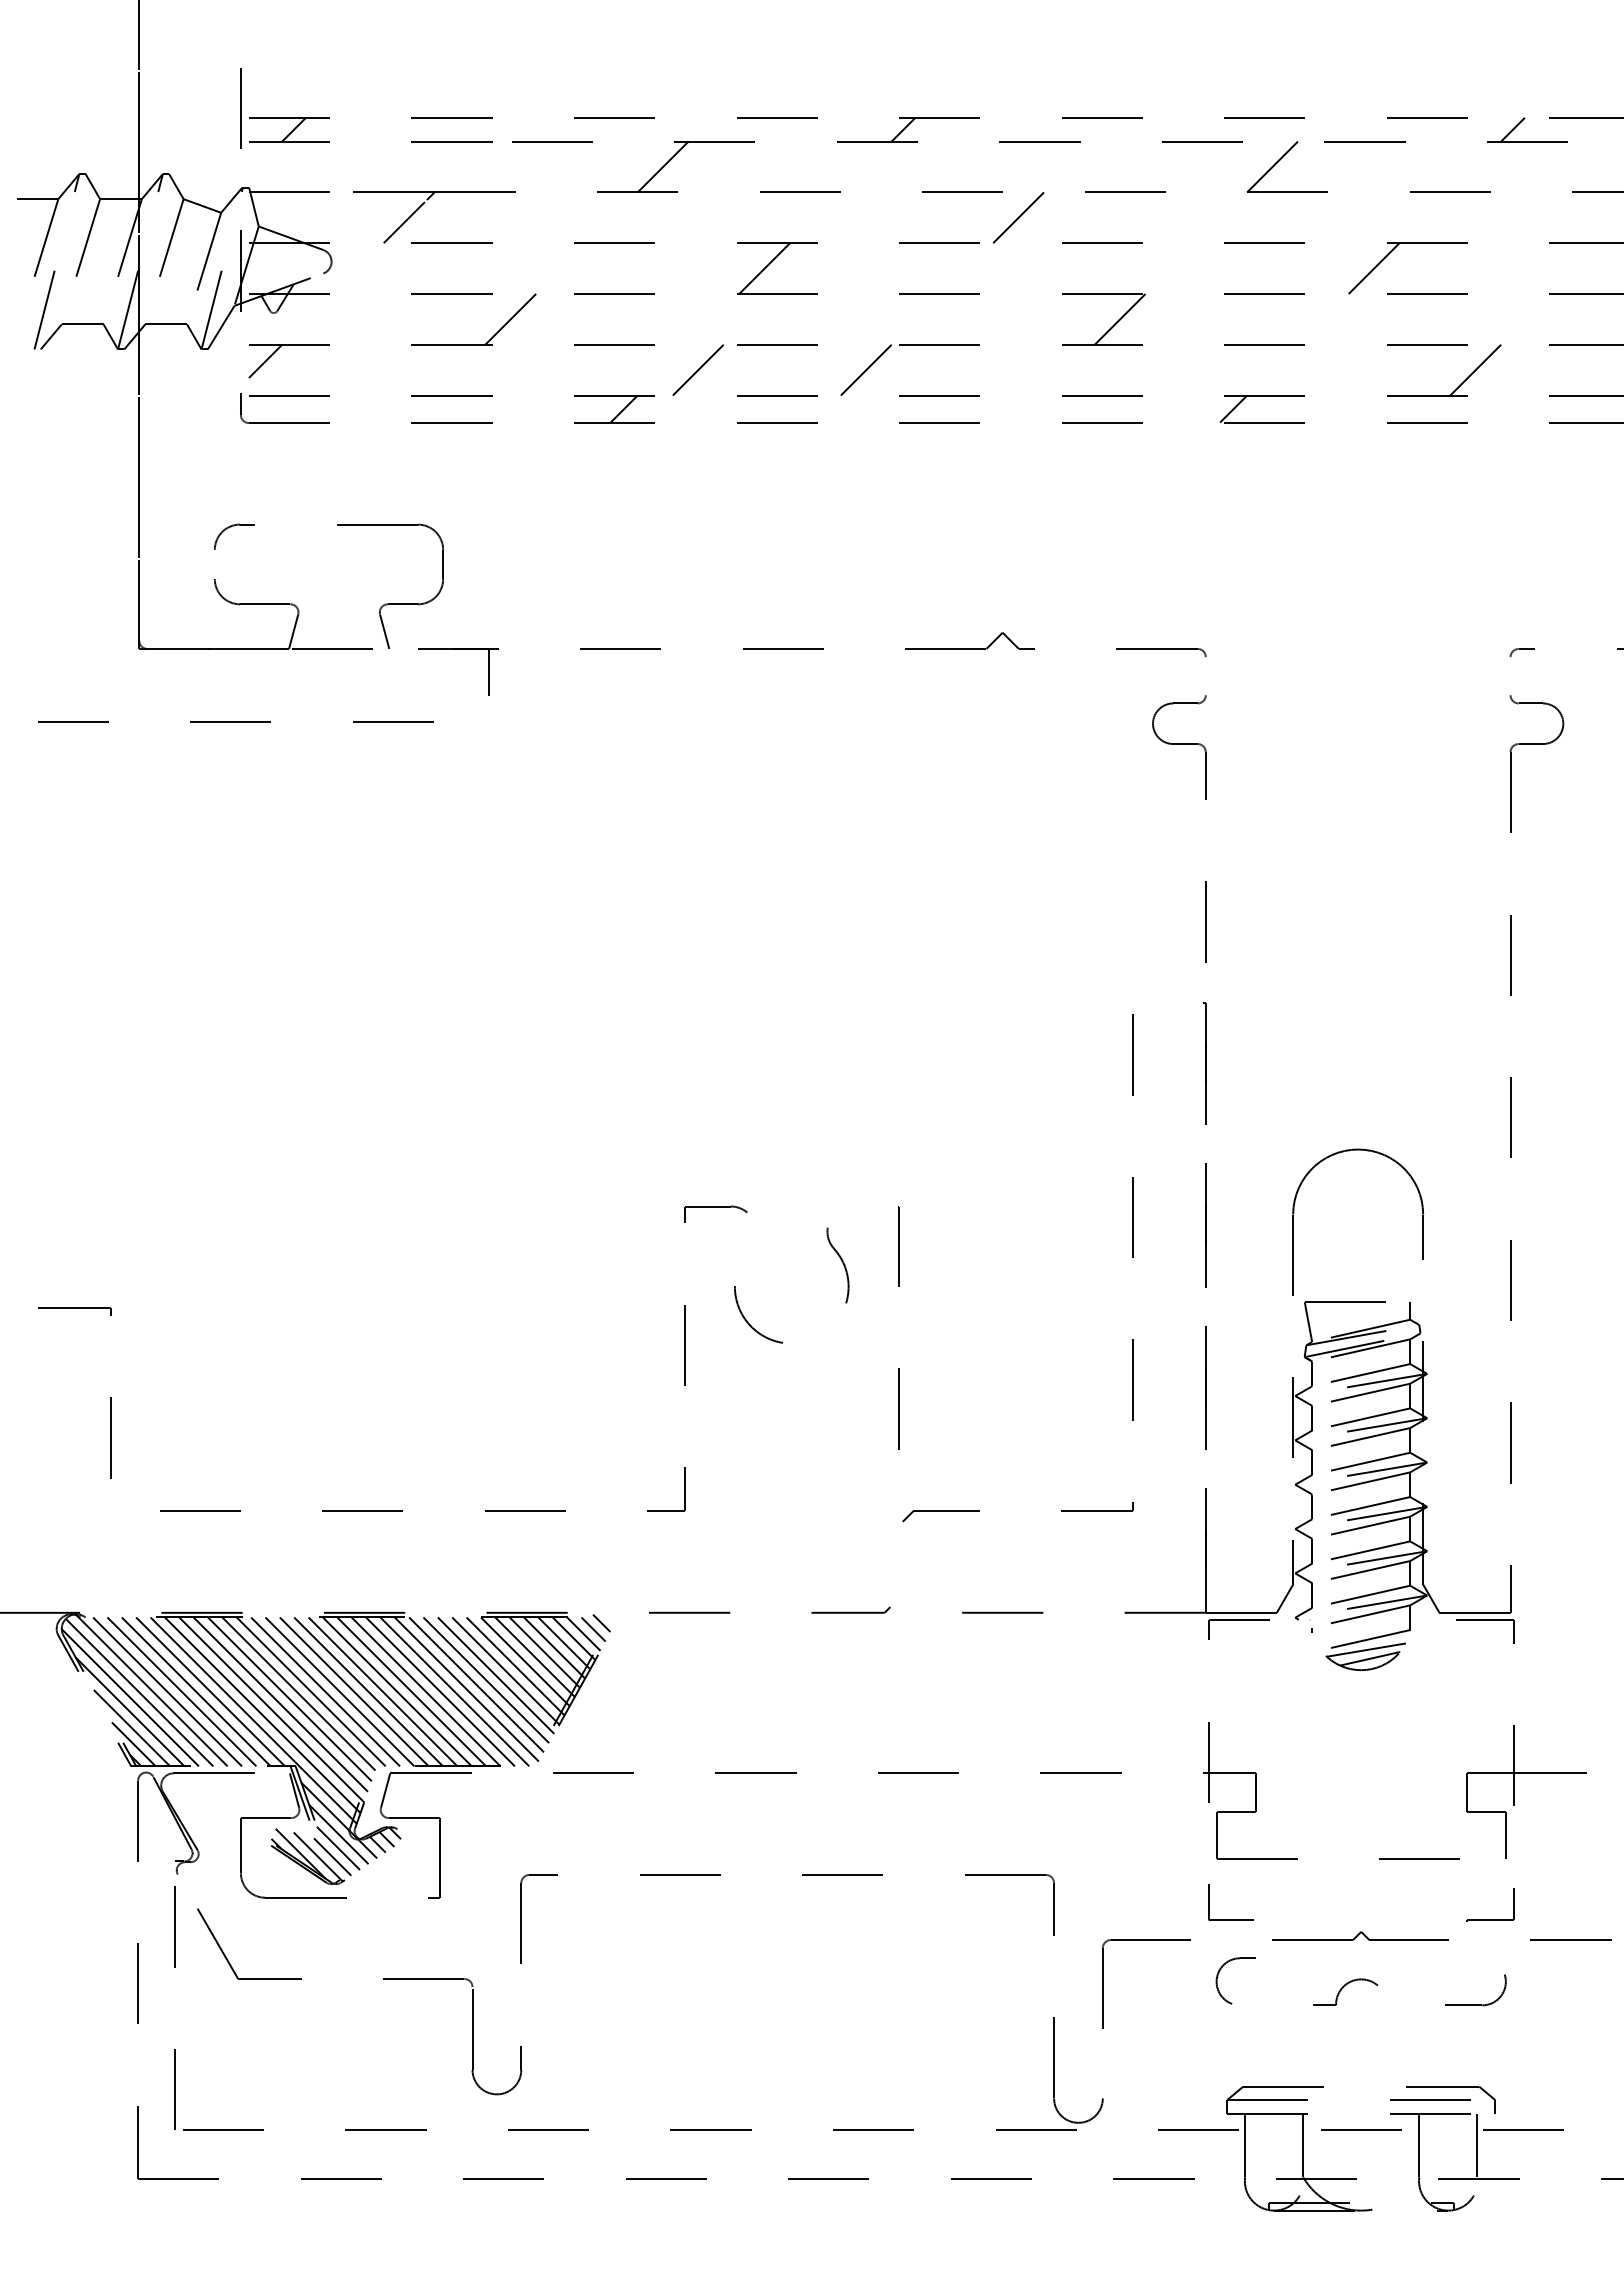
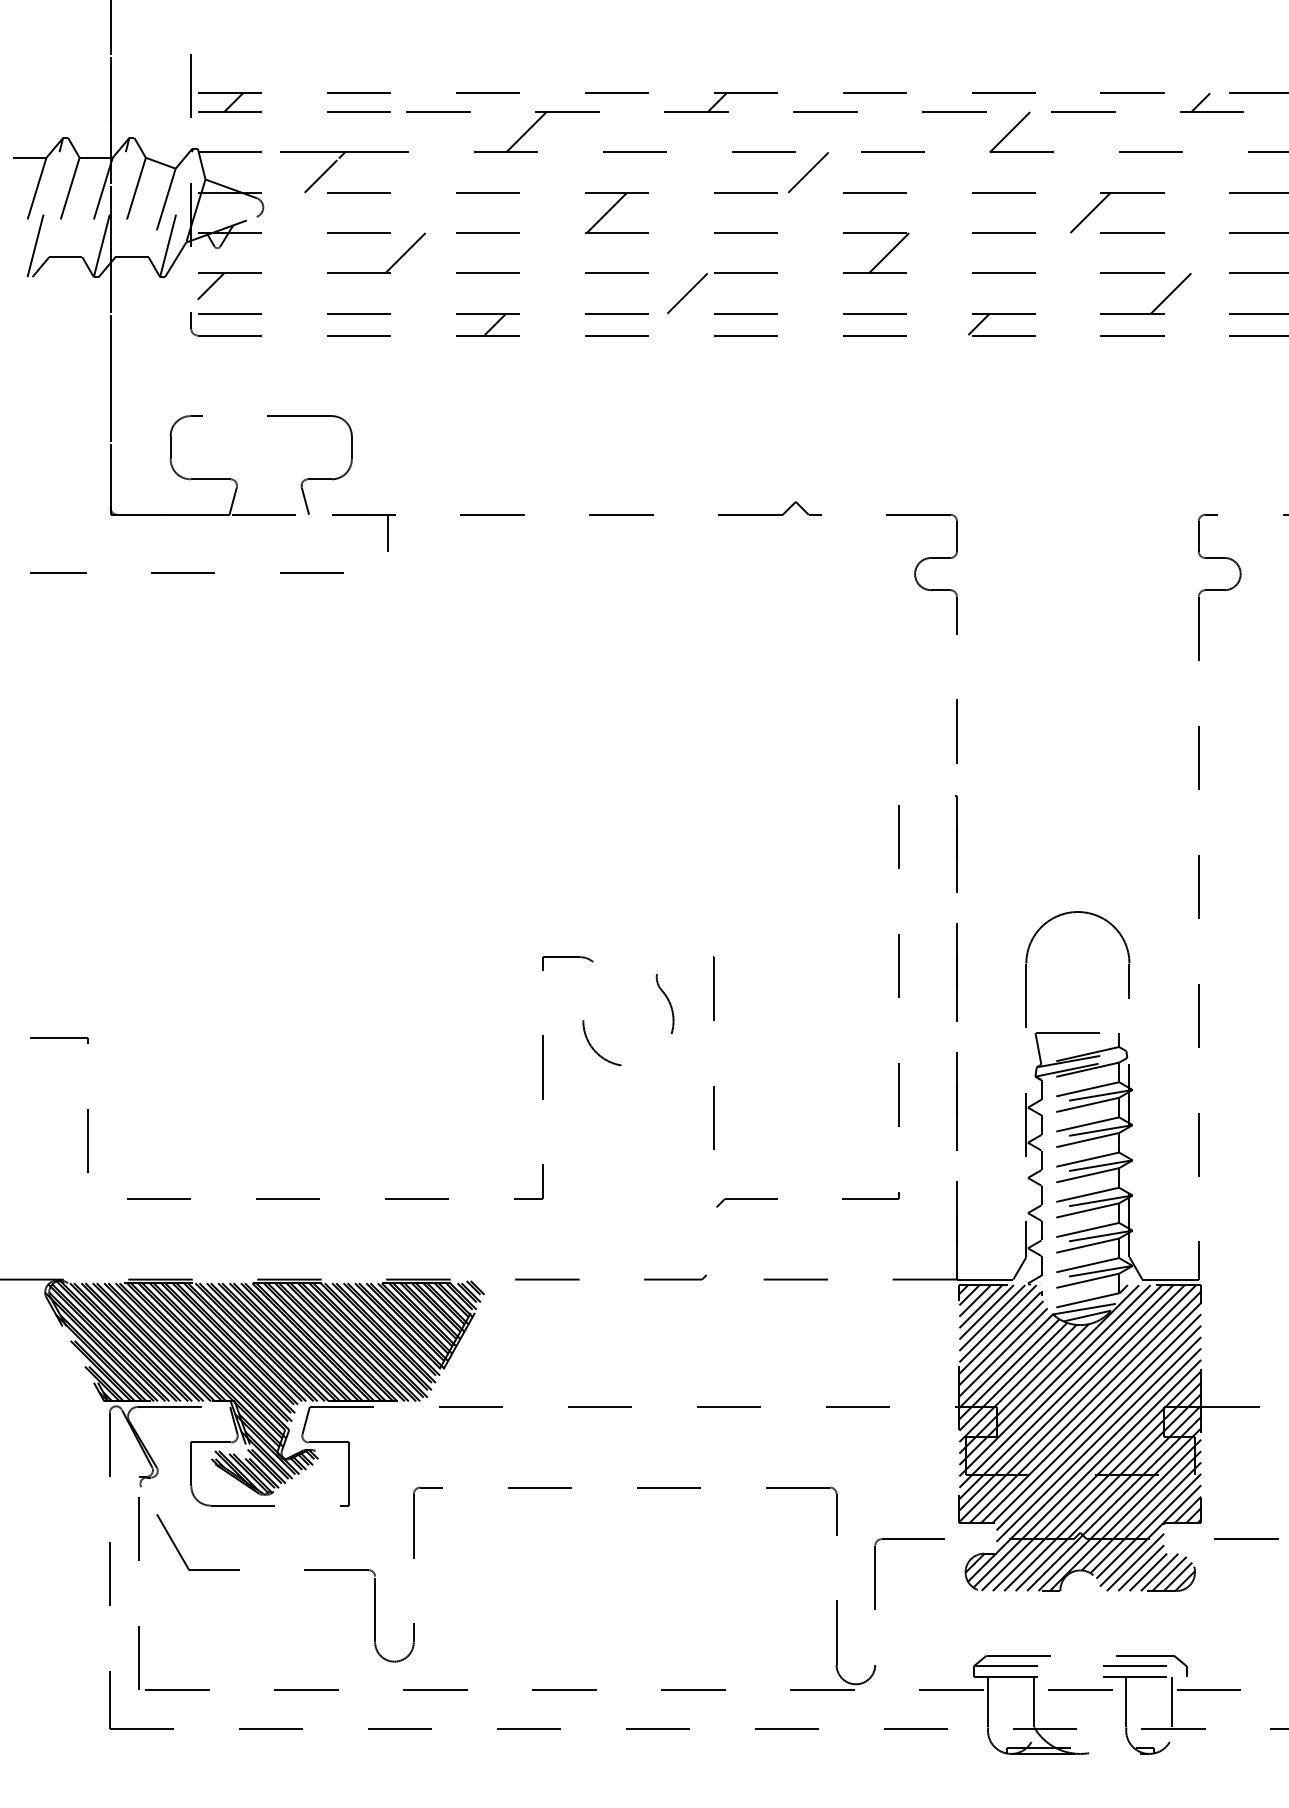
line: (697, 369) -> (553, 293), removed
line: (214, 564) -> (170, 447), added
line: (1205, 676) -> (956, 536), added
line: (1510, 676) -> (1198, 536), added
hatch: (330, 1747) -> (262, 1386), added
hatch: (1360, 1812) -> (1079, 1438), added

